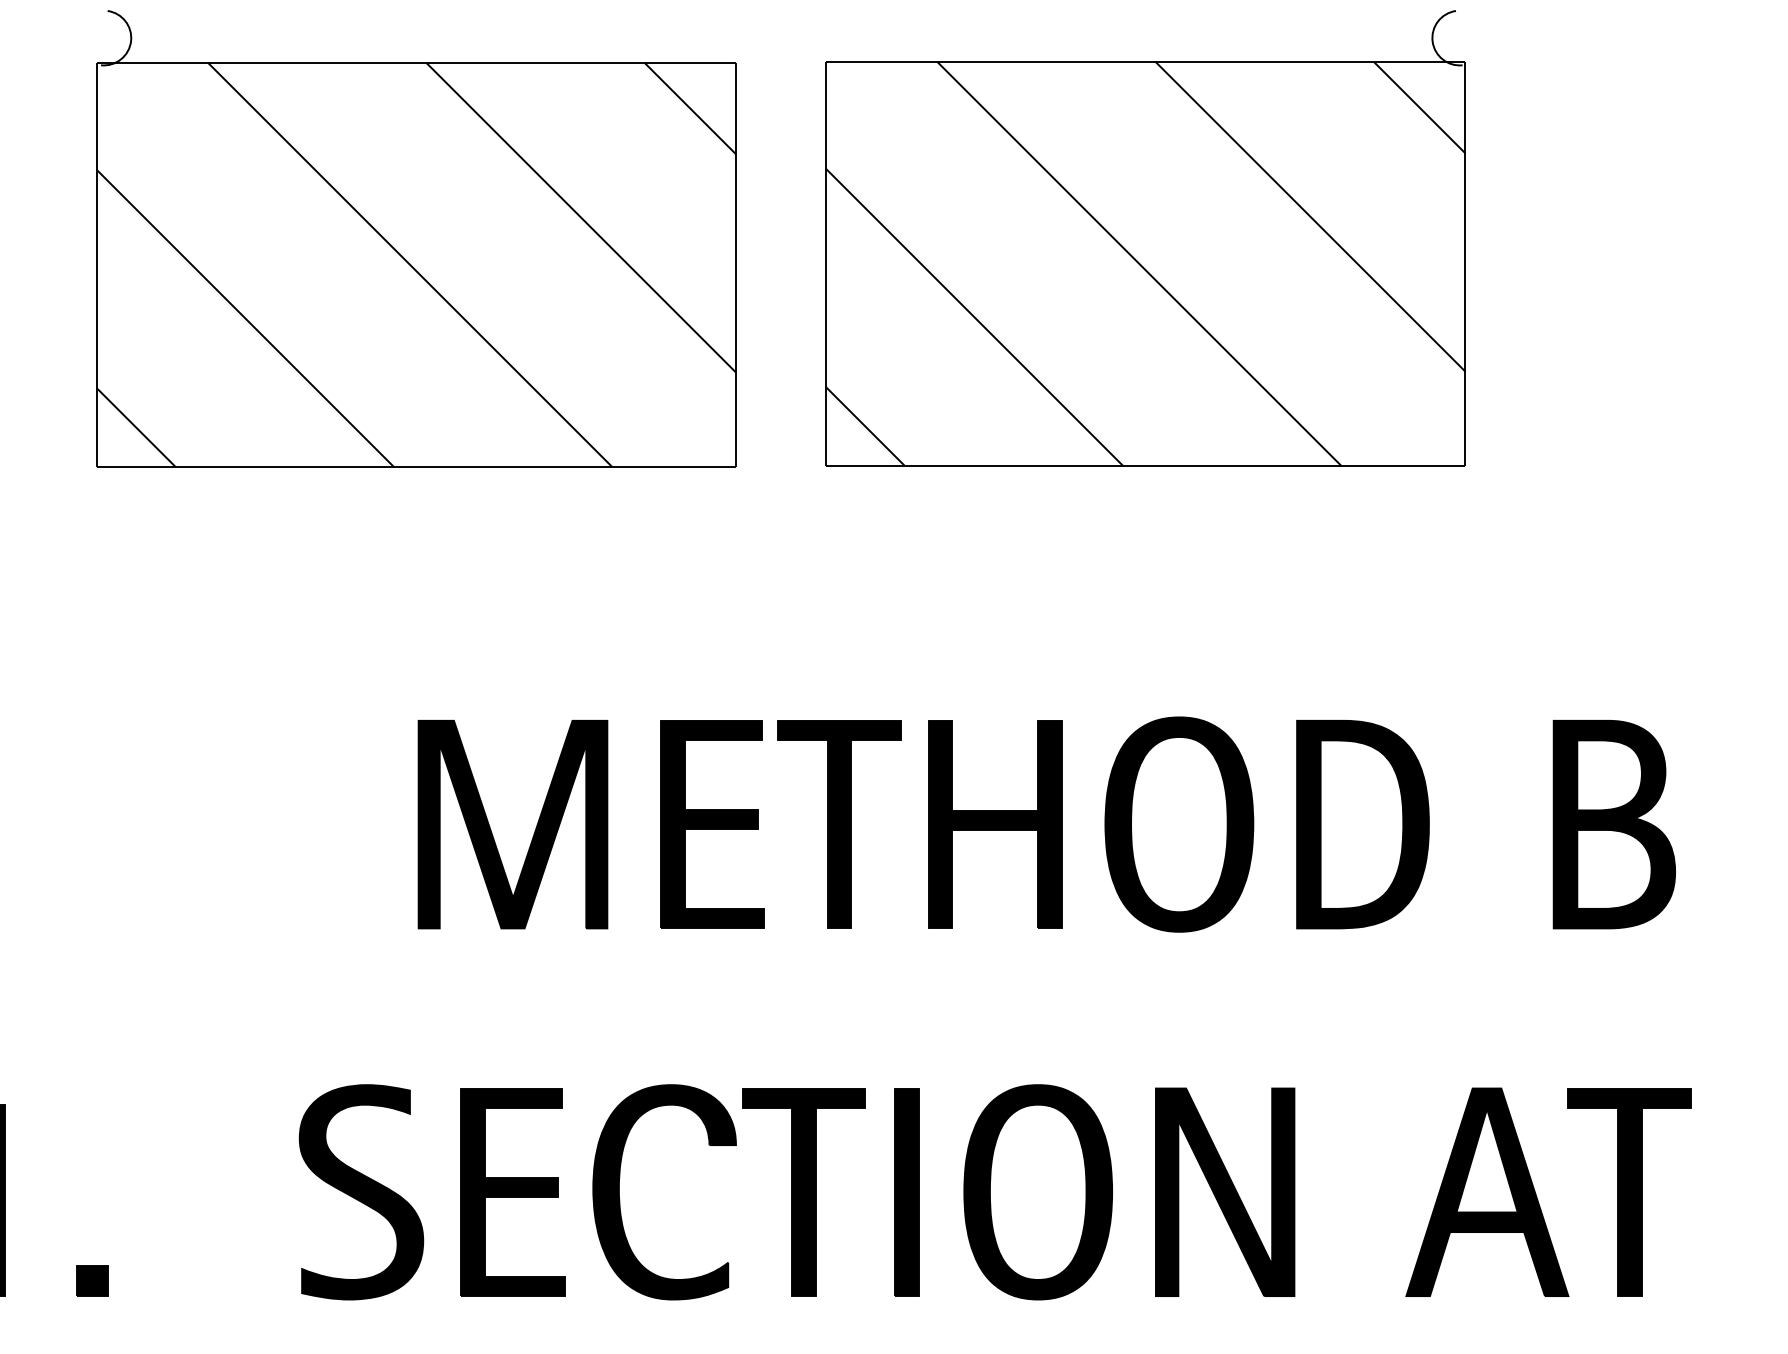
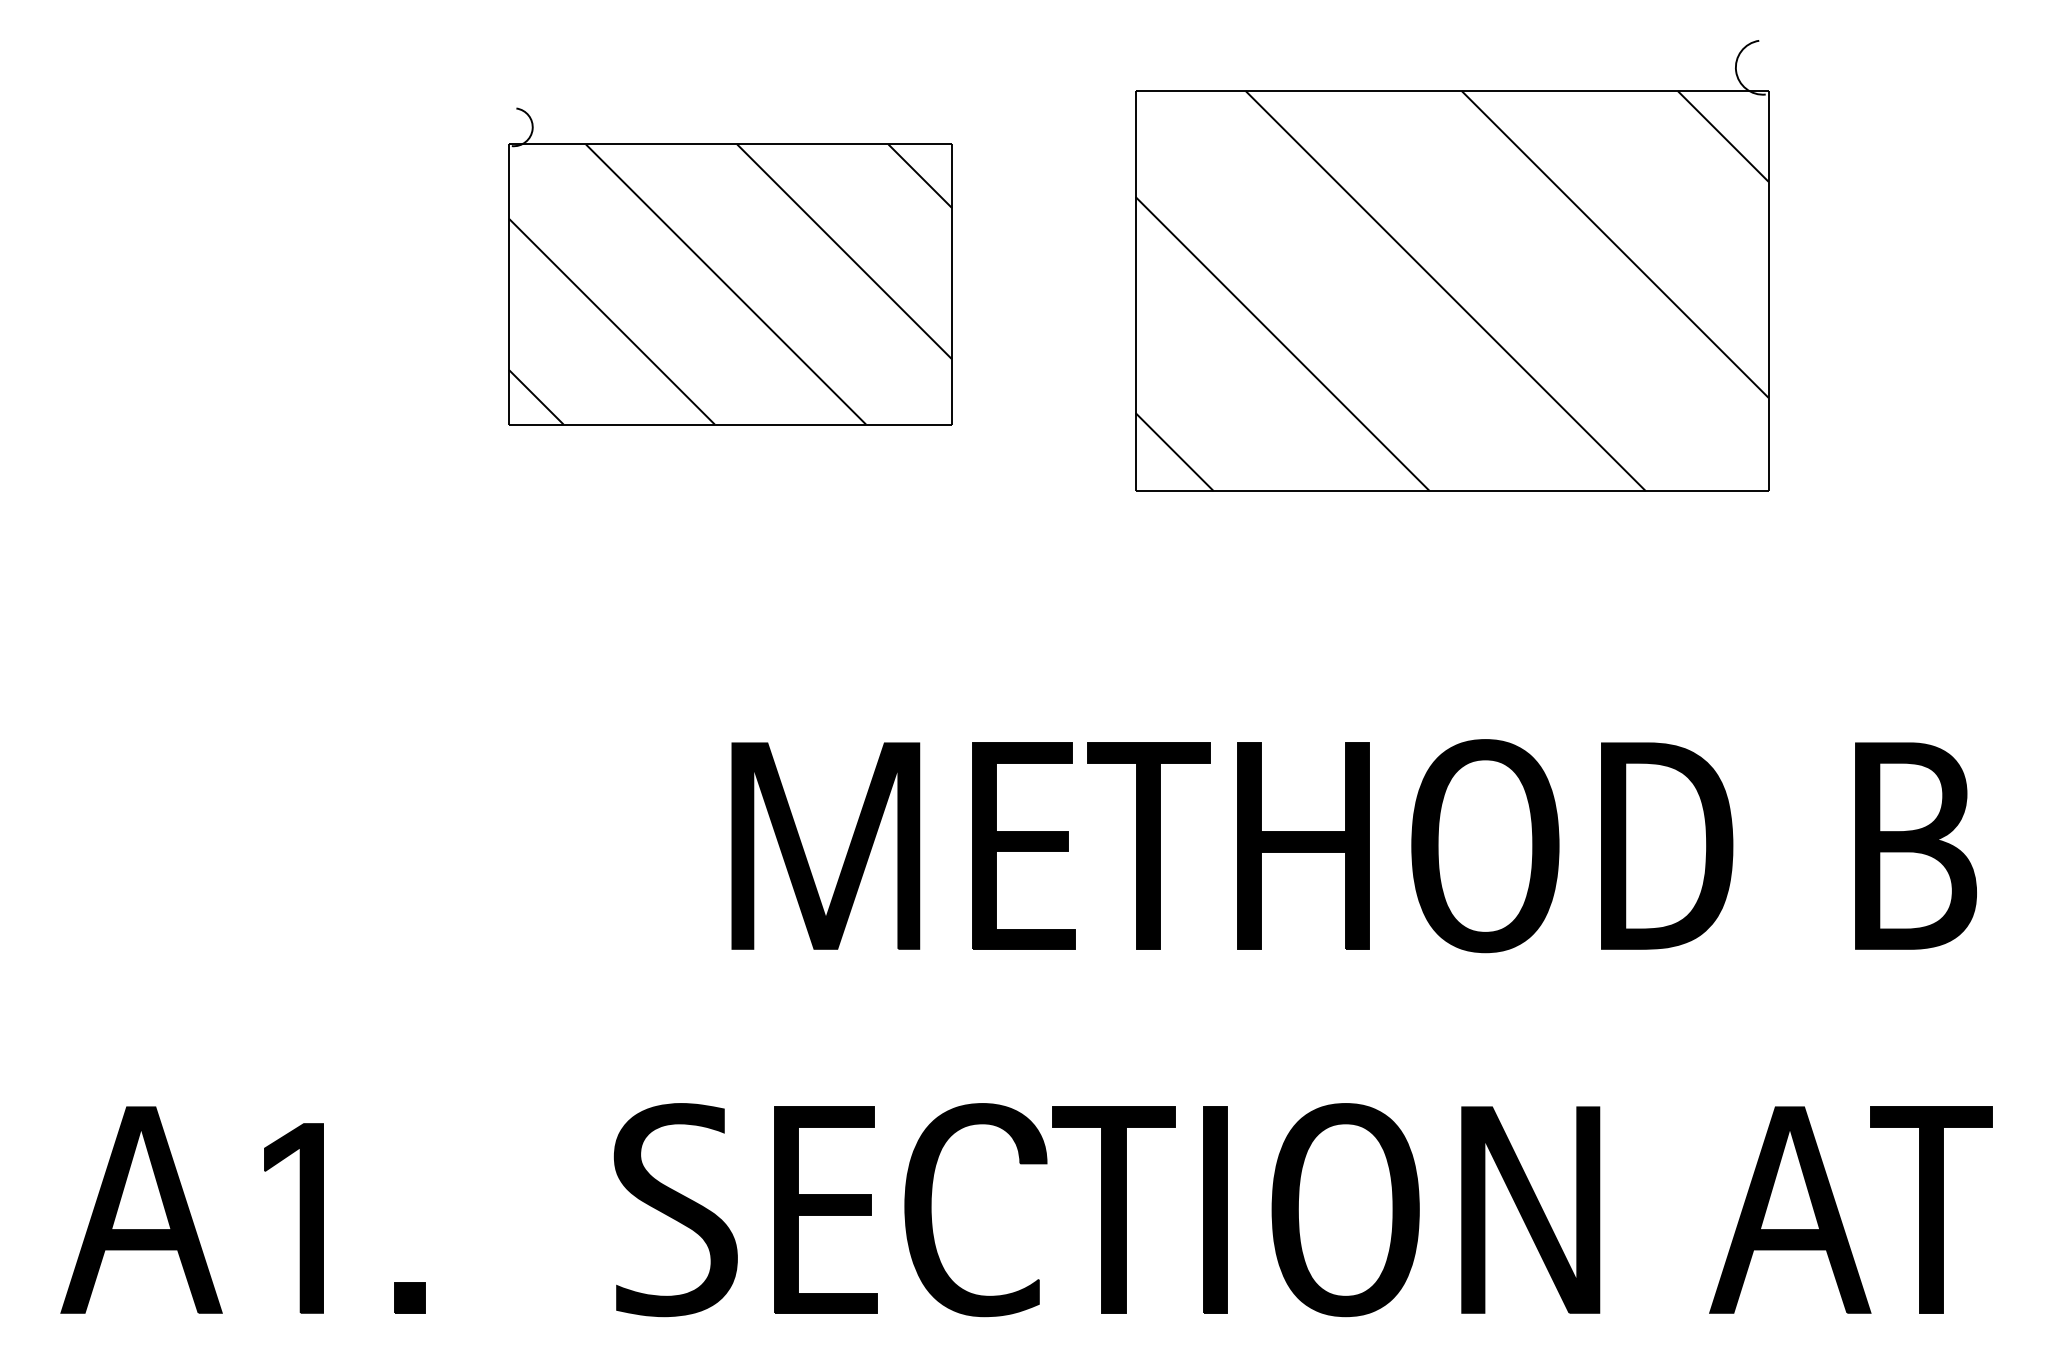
part: (416, 239) -> (730, 266), size x0.7

